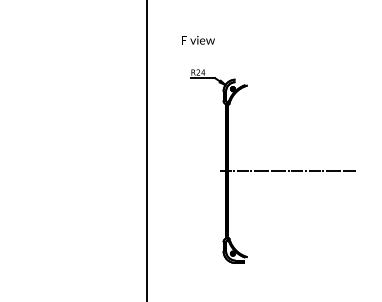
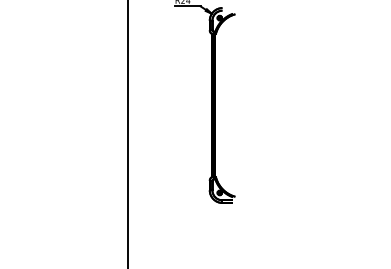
line: (287, 171) -> (277, 105), removed

